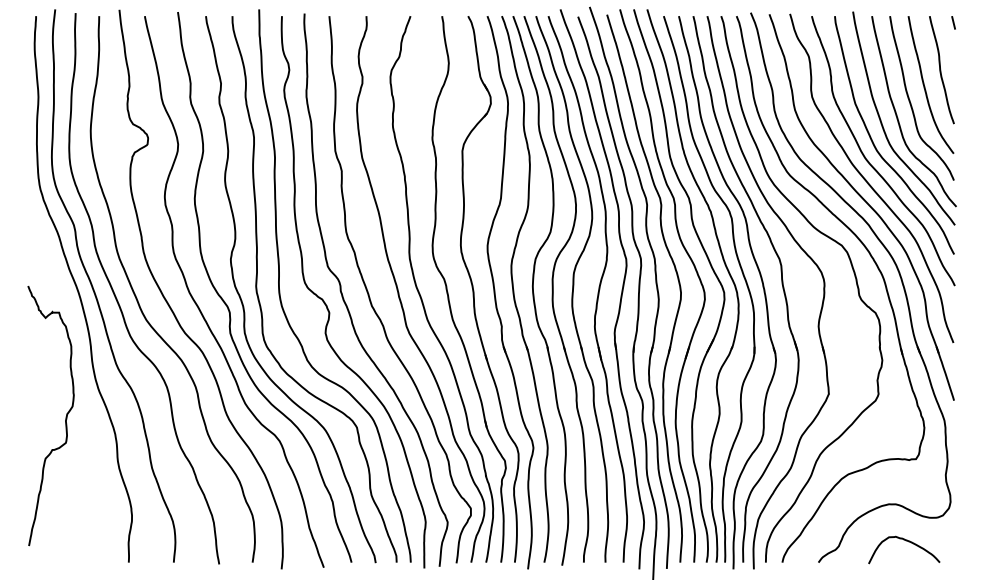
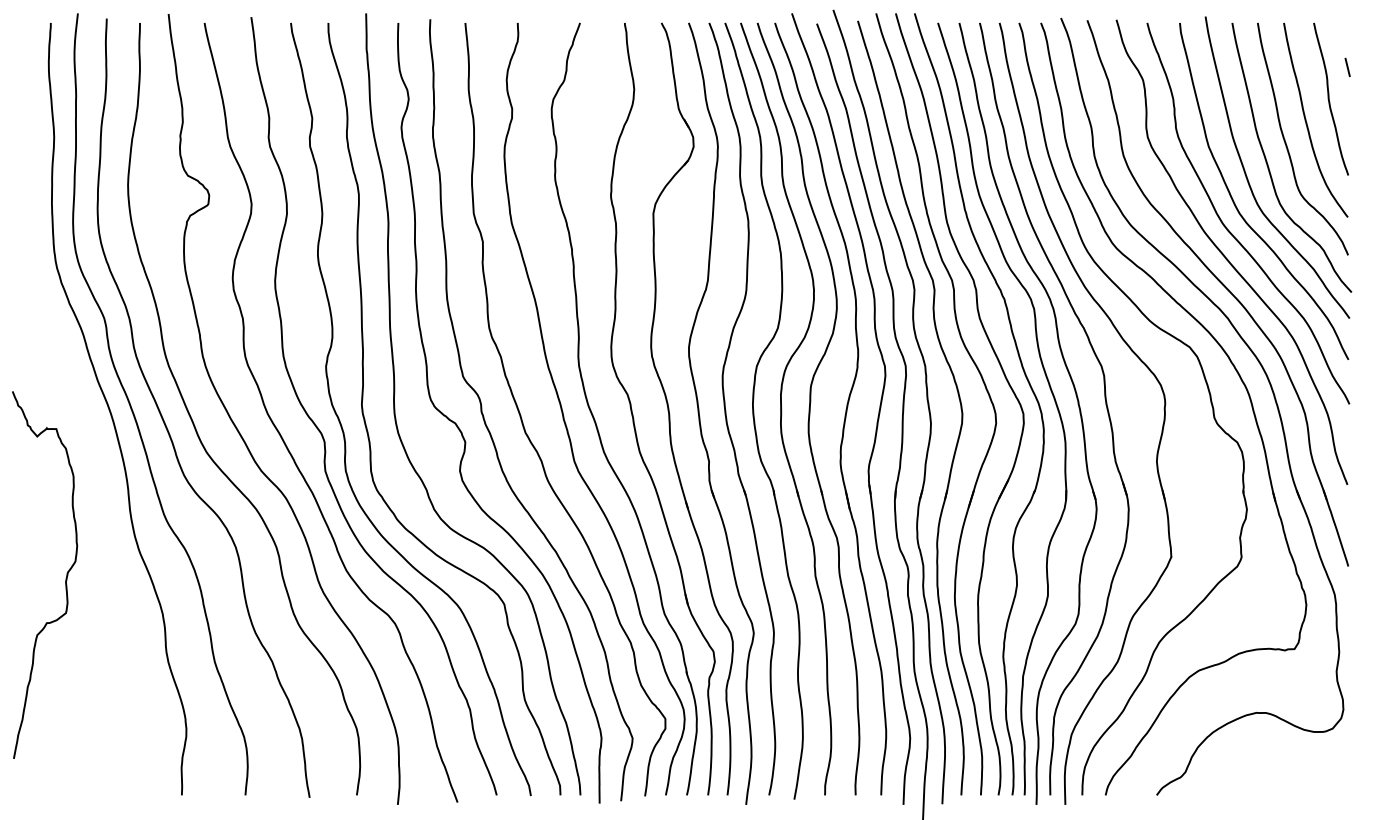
line: (953, 22) -> (1347, 67), moved
curve: (65, 418) -> (65, 578), moved
curve: (906, 541) -> (1281, 765), removed

